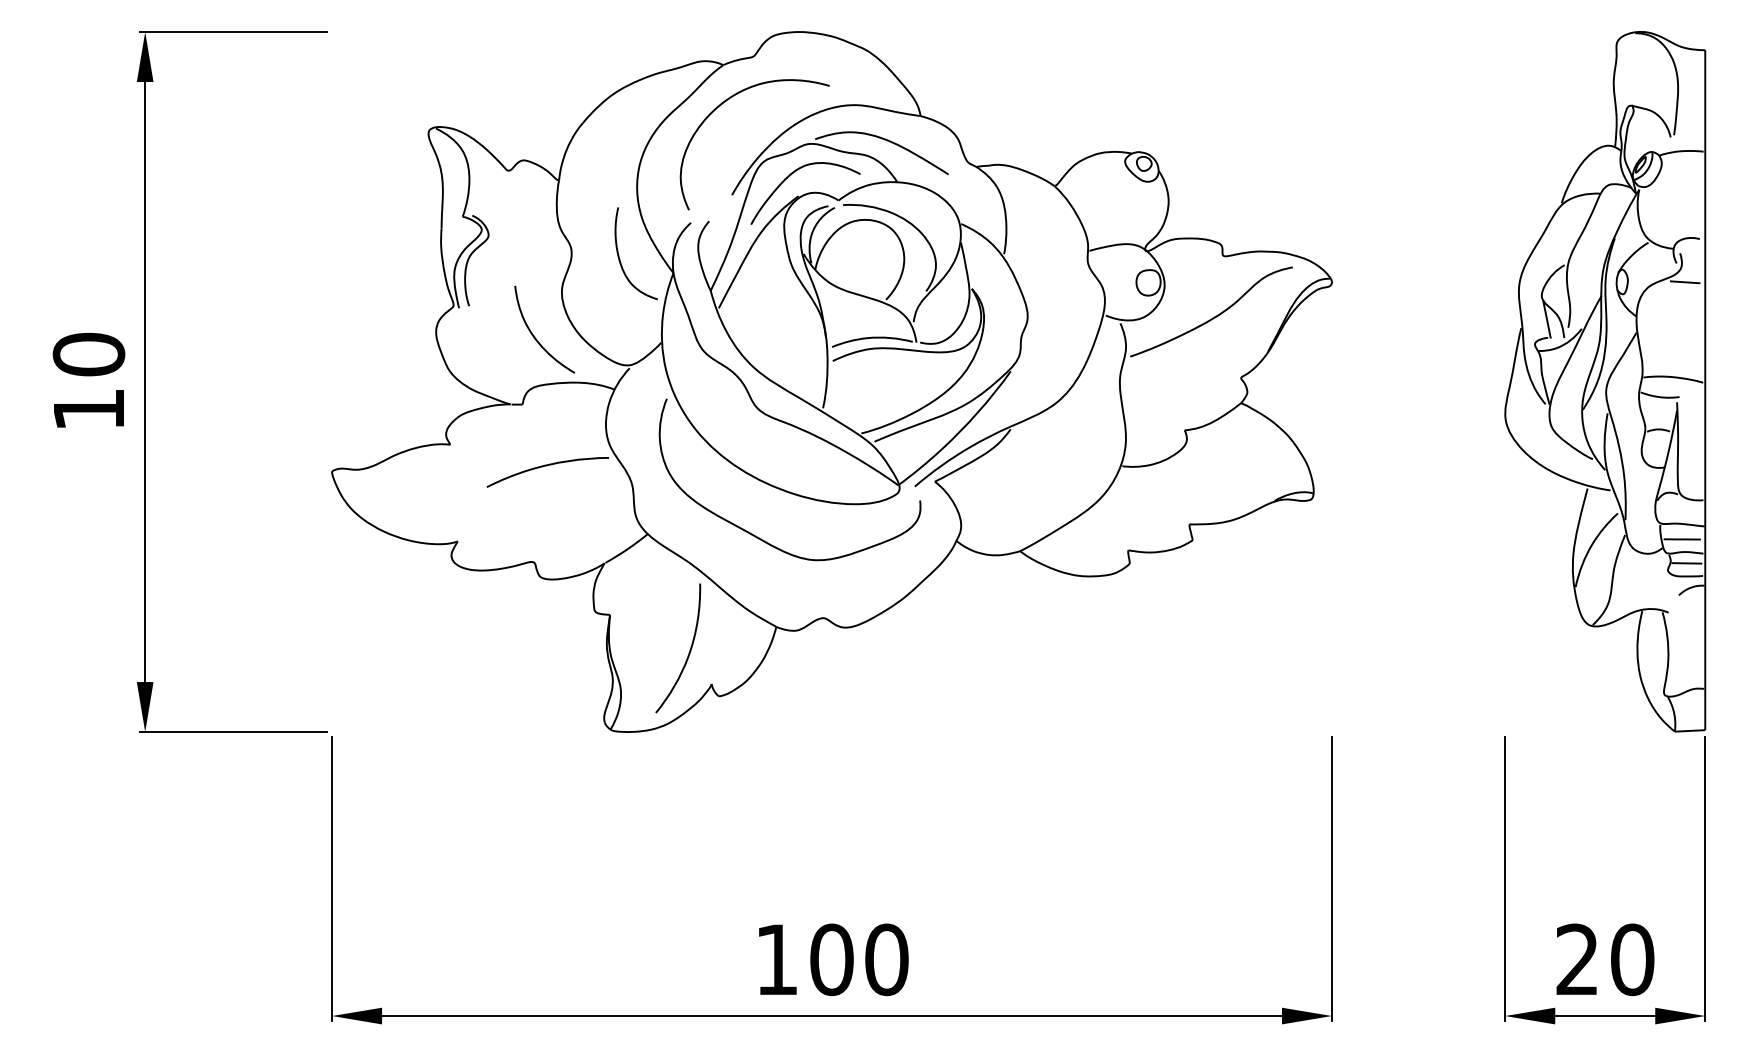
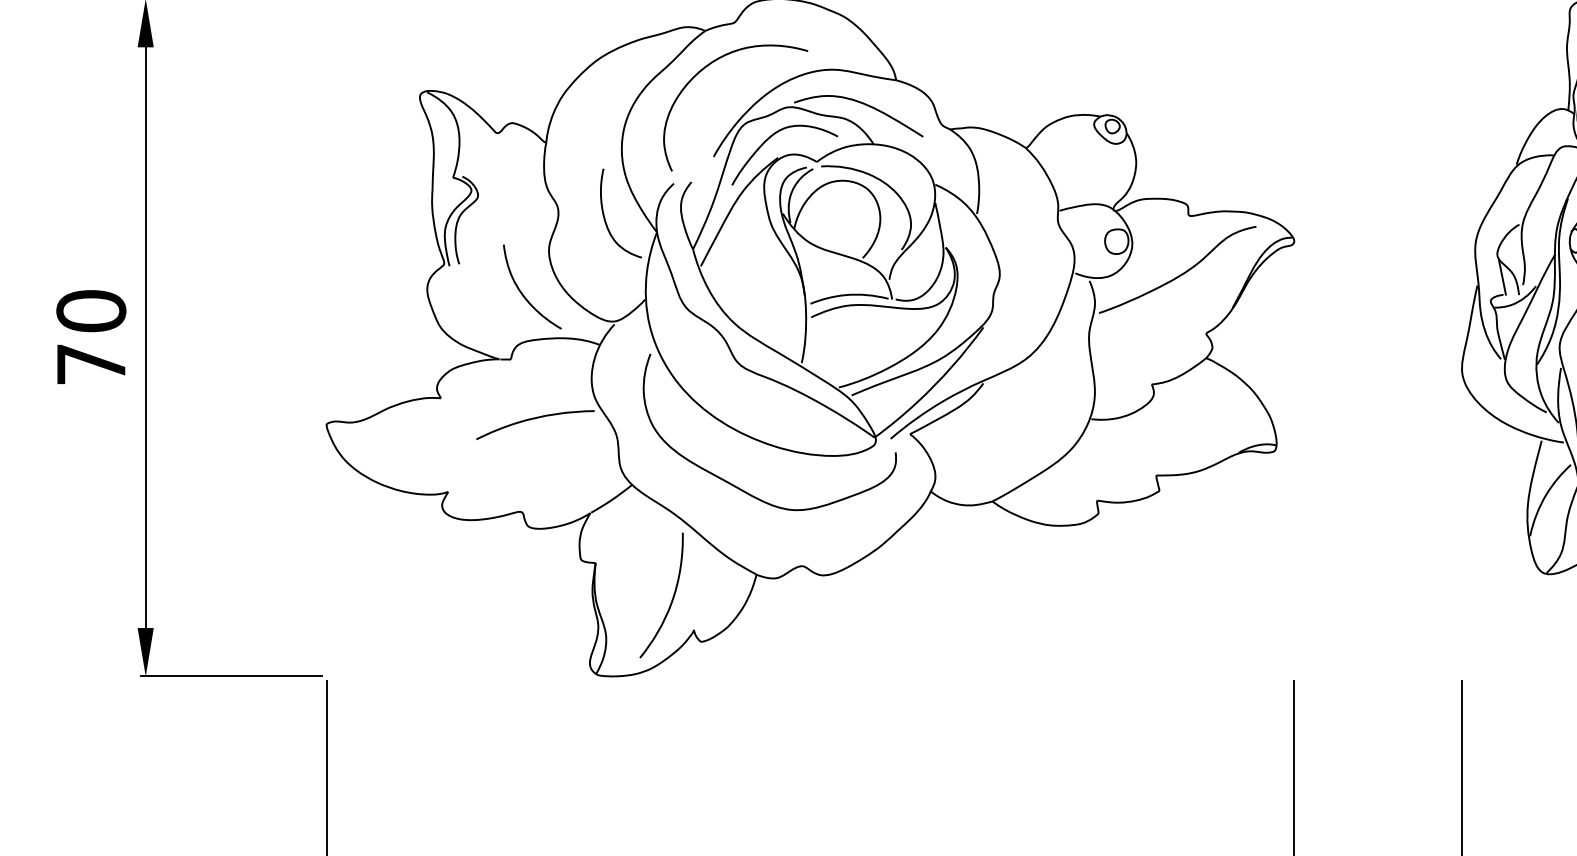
text: (88, 409) -> (90, 364), 10 -> 70

